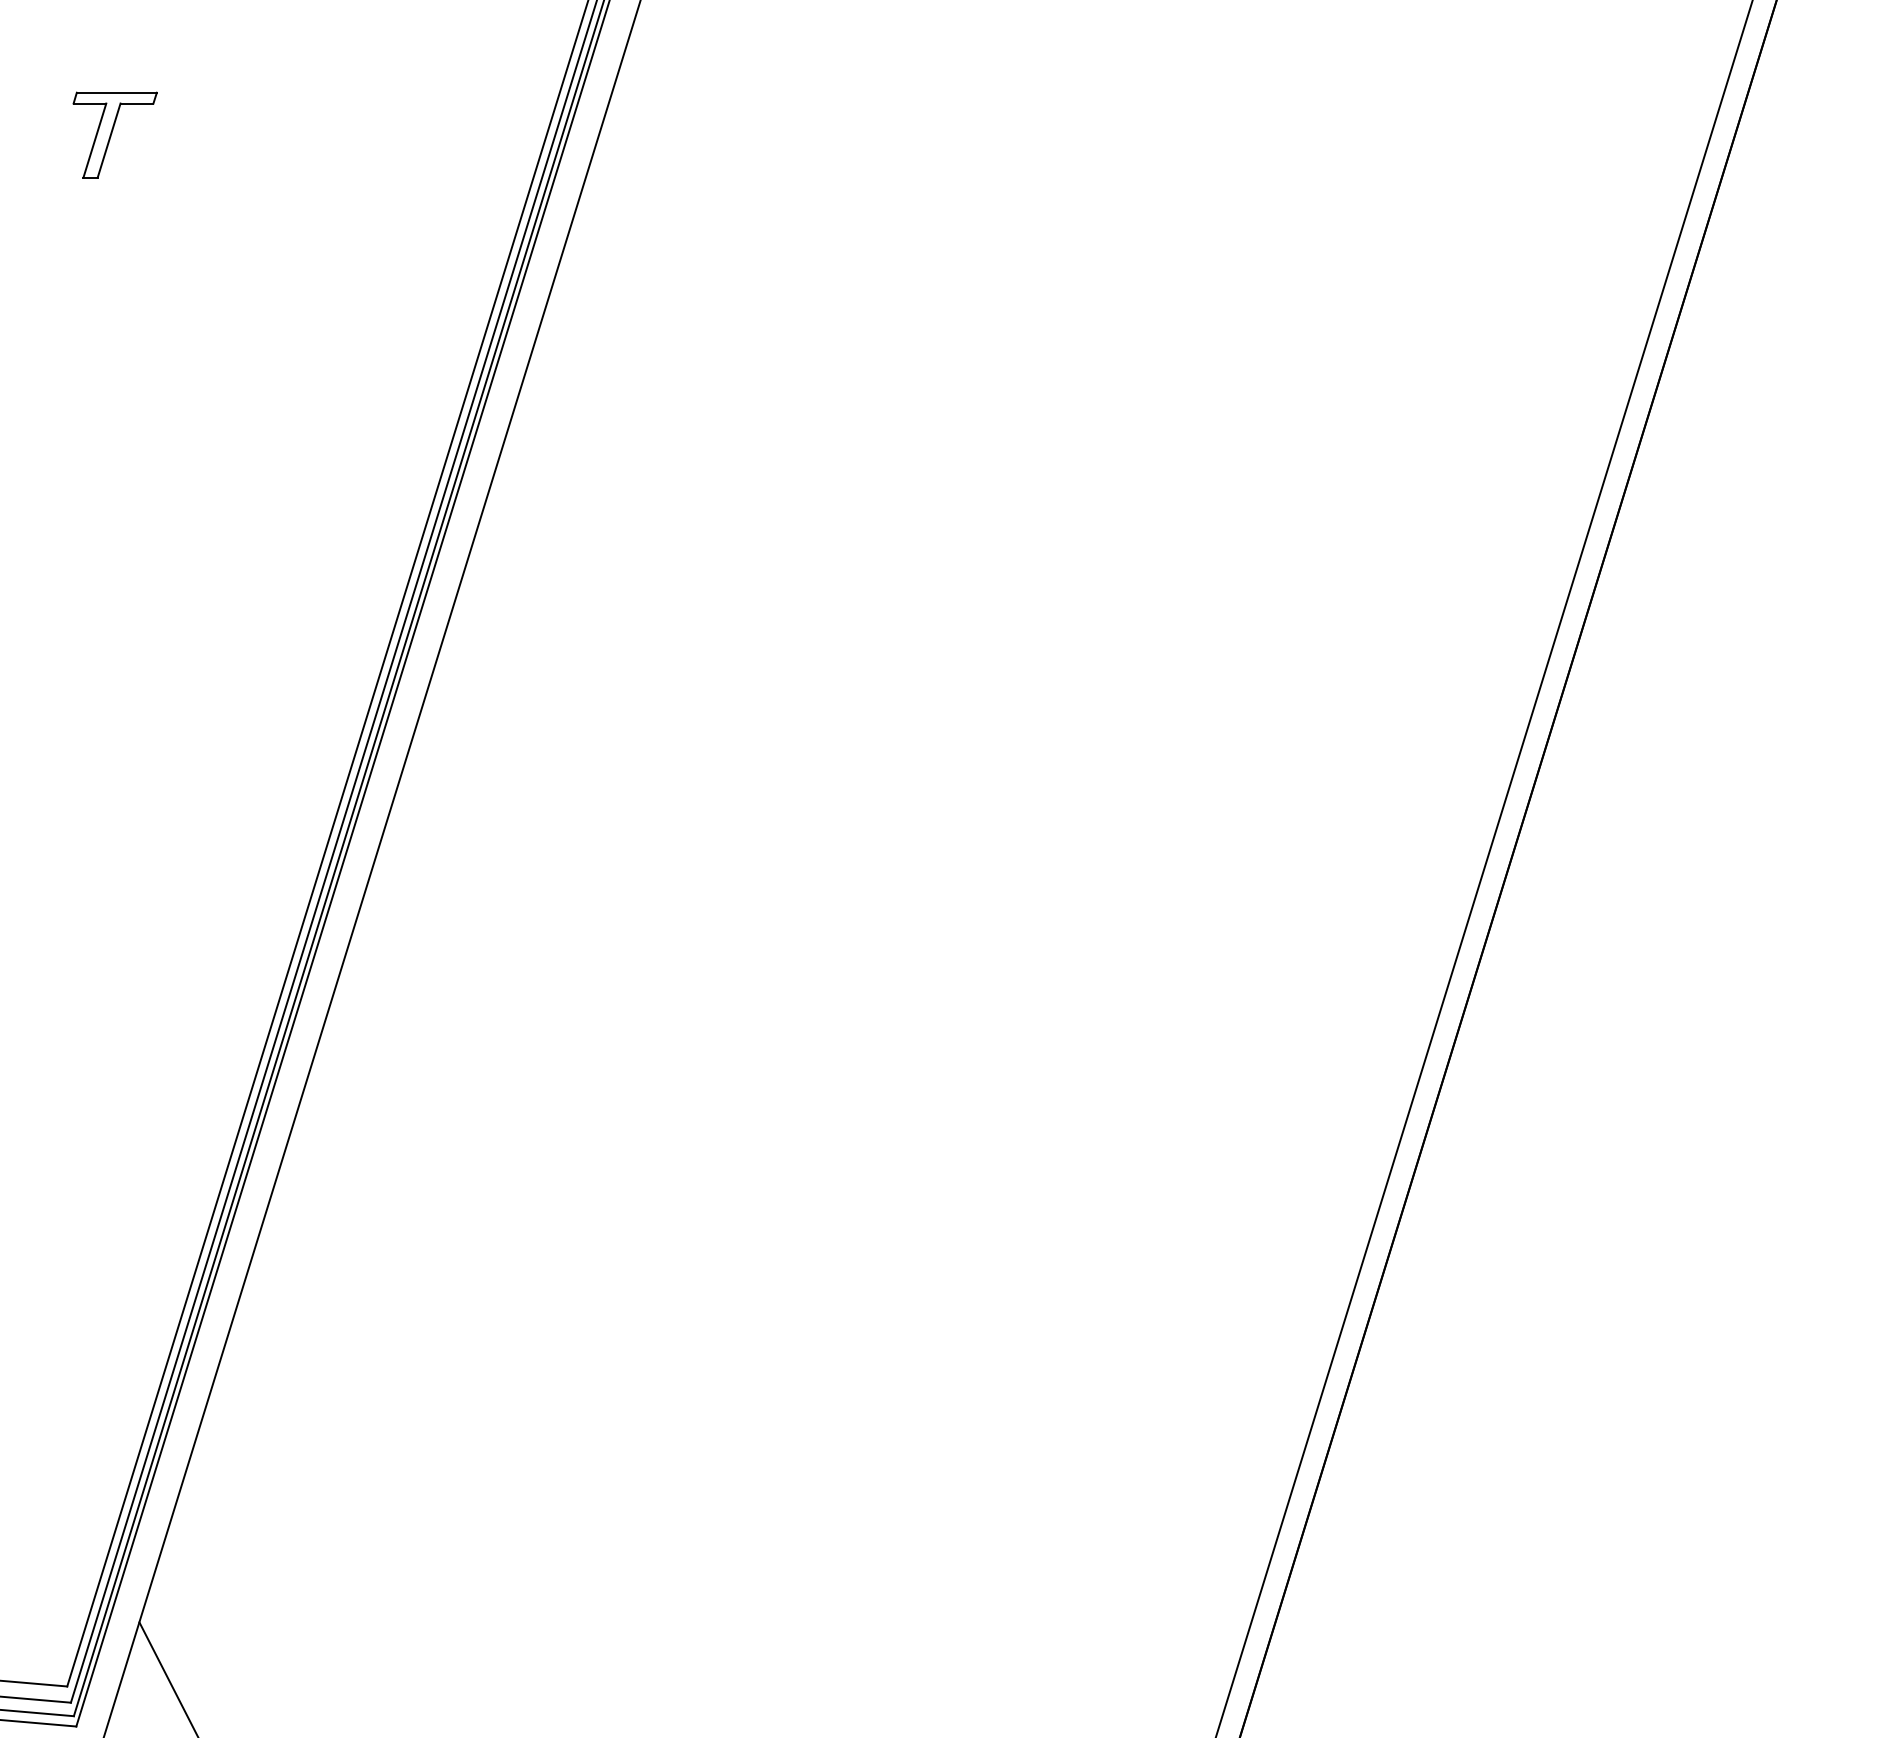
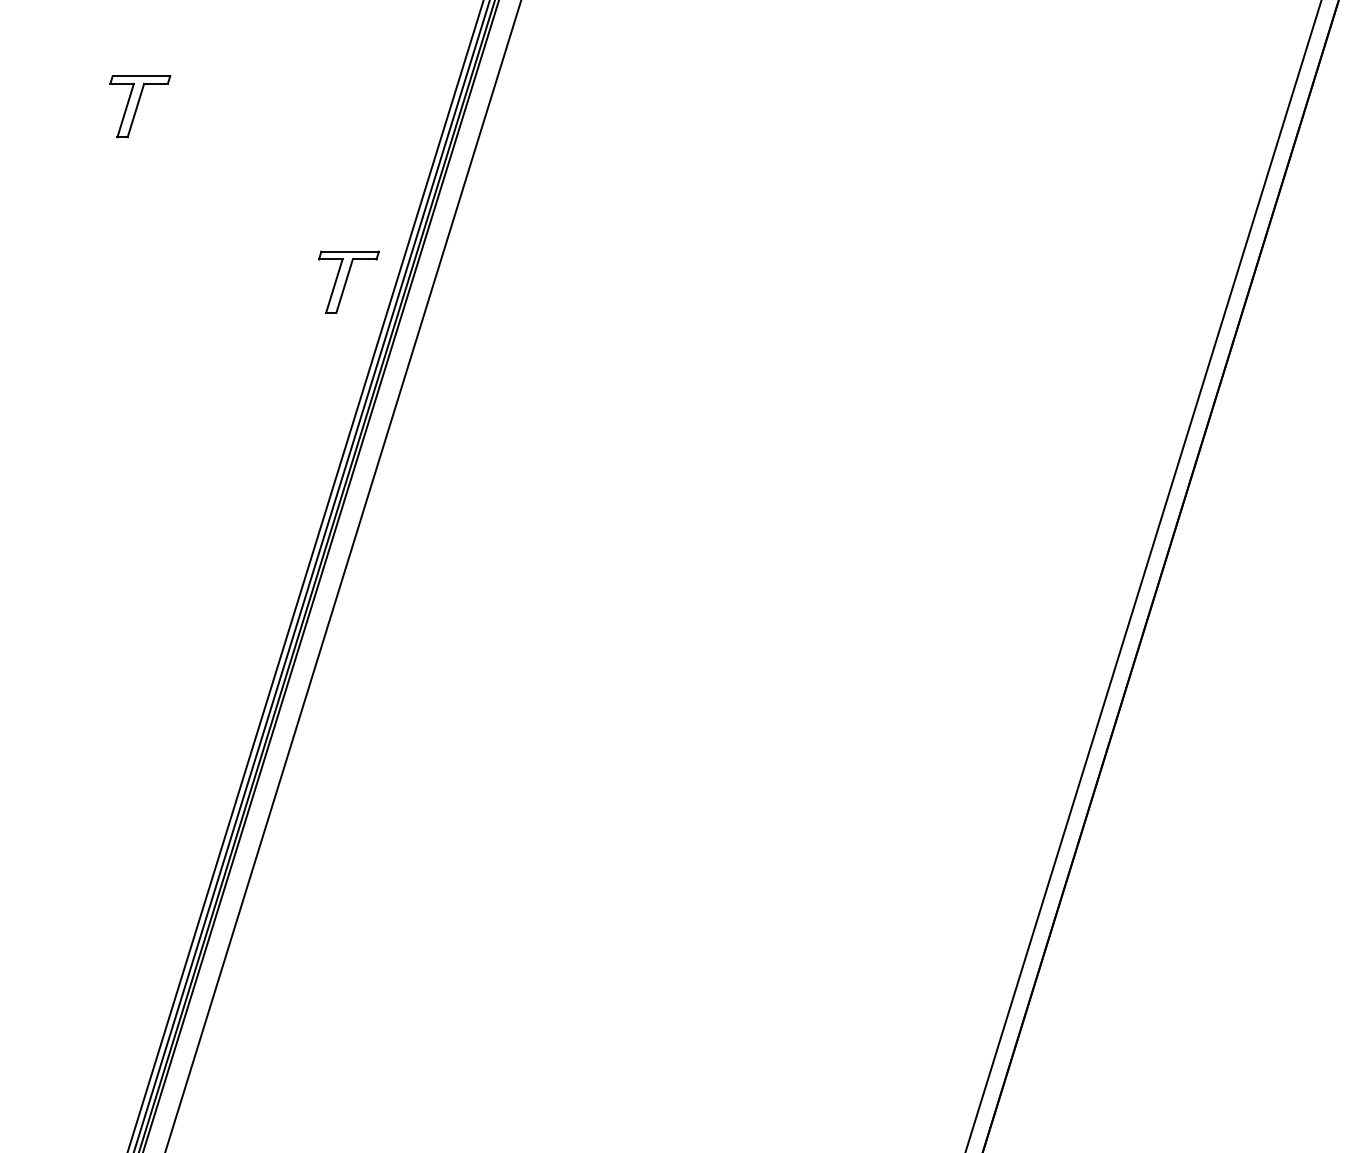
part: (404, 378) -> (348, 281), added

